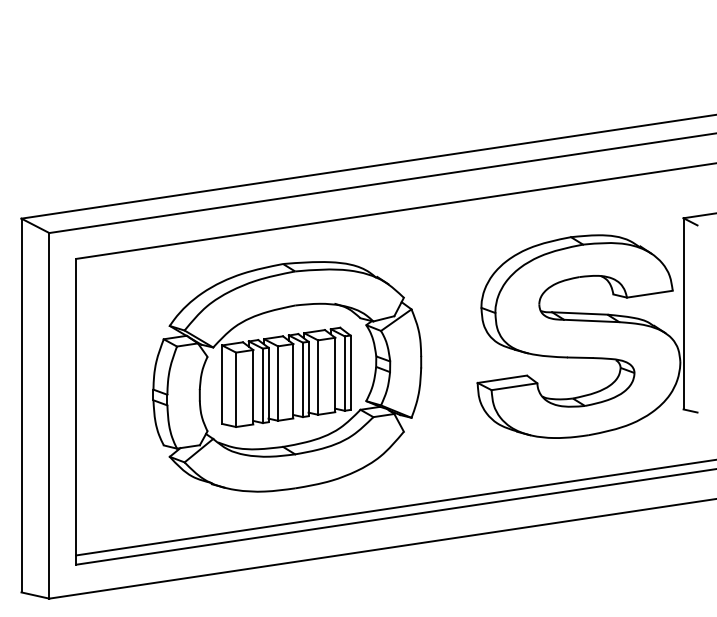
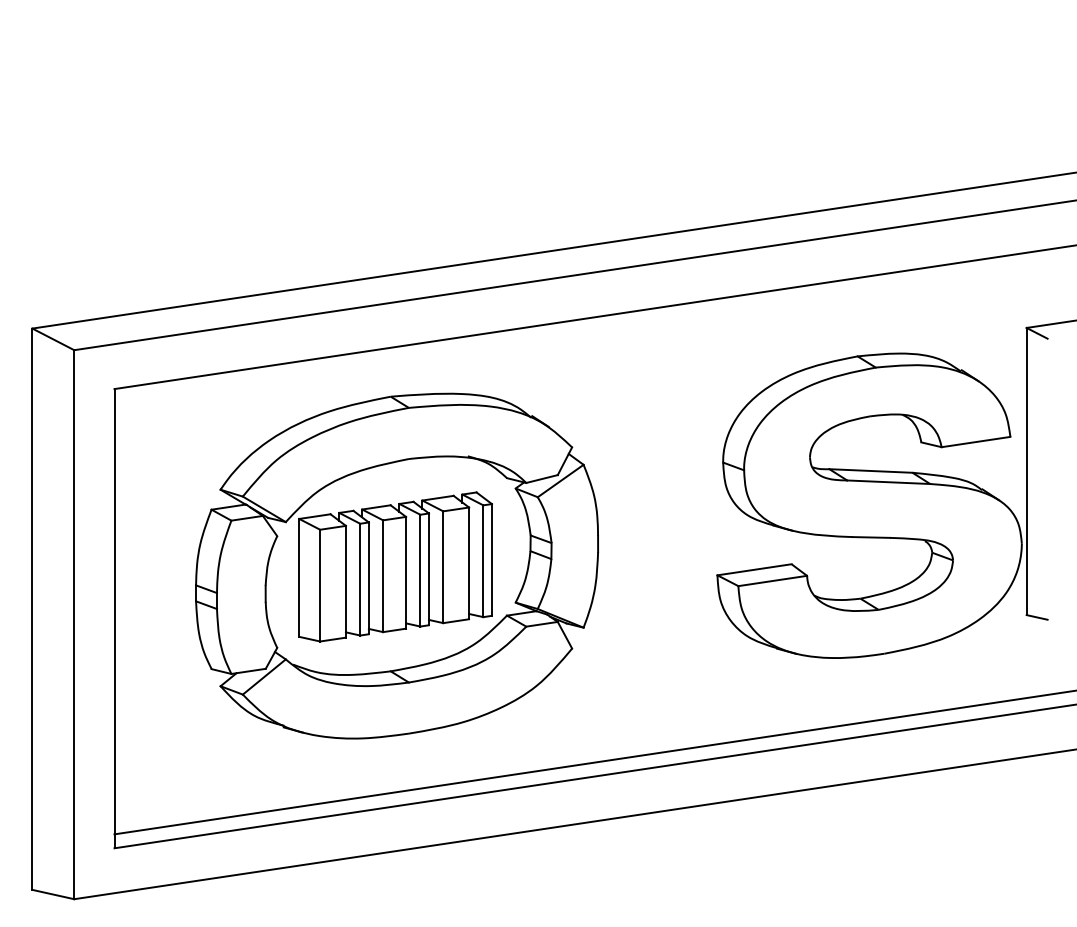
part: (287, 376) -> (397, 565), moved

